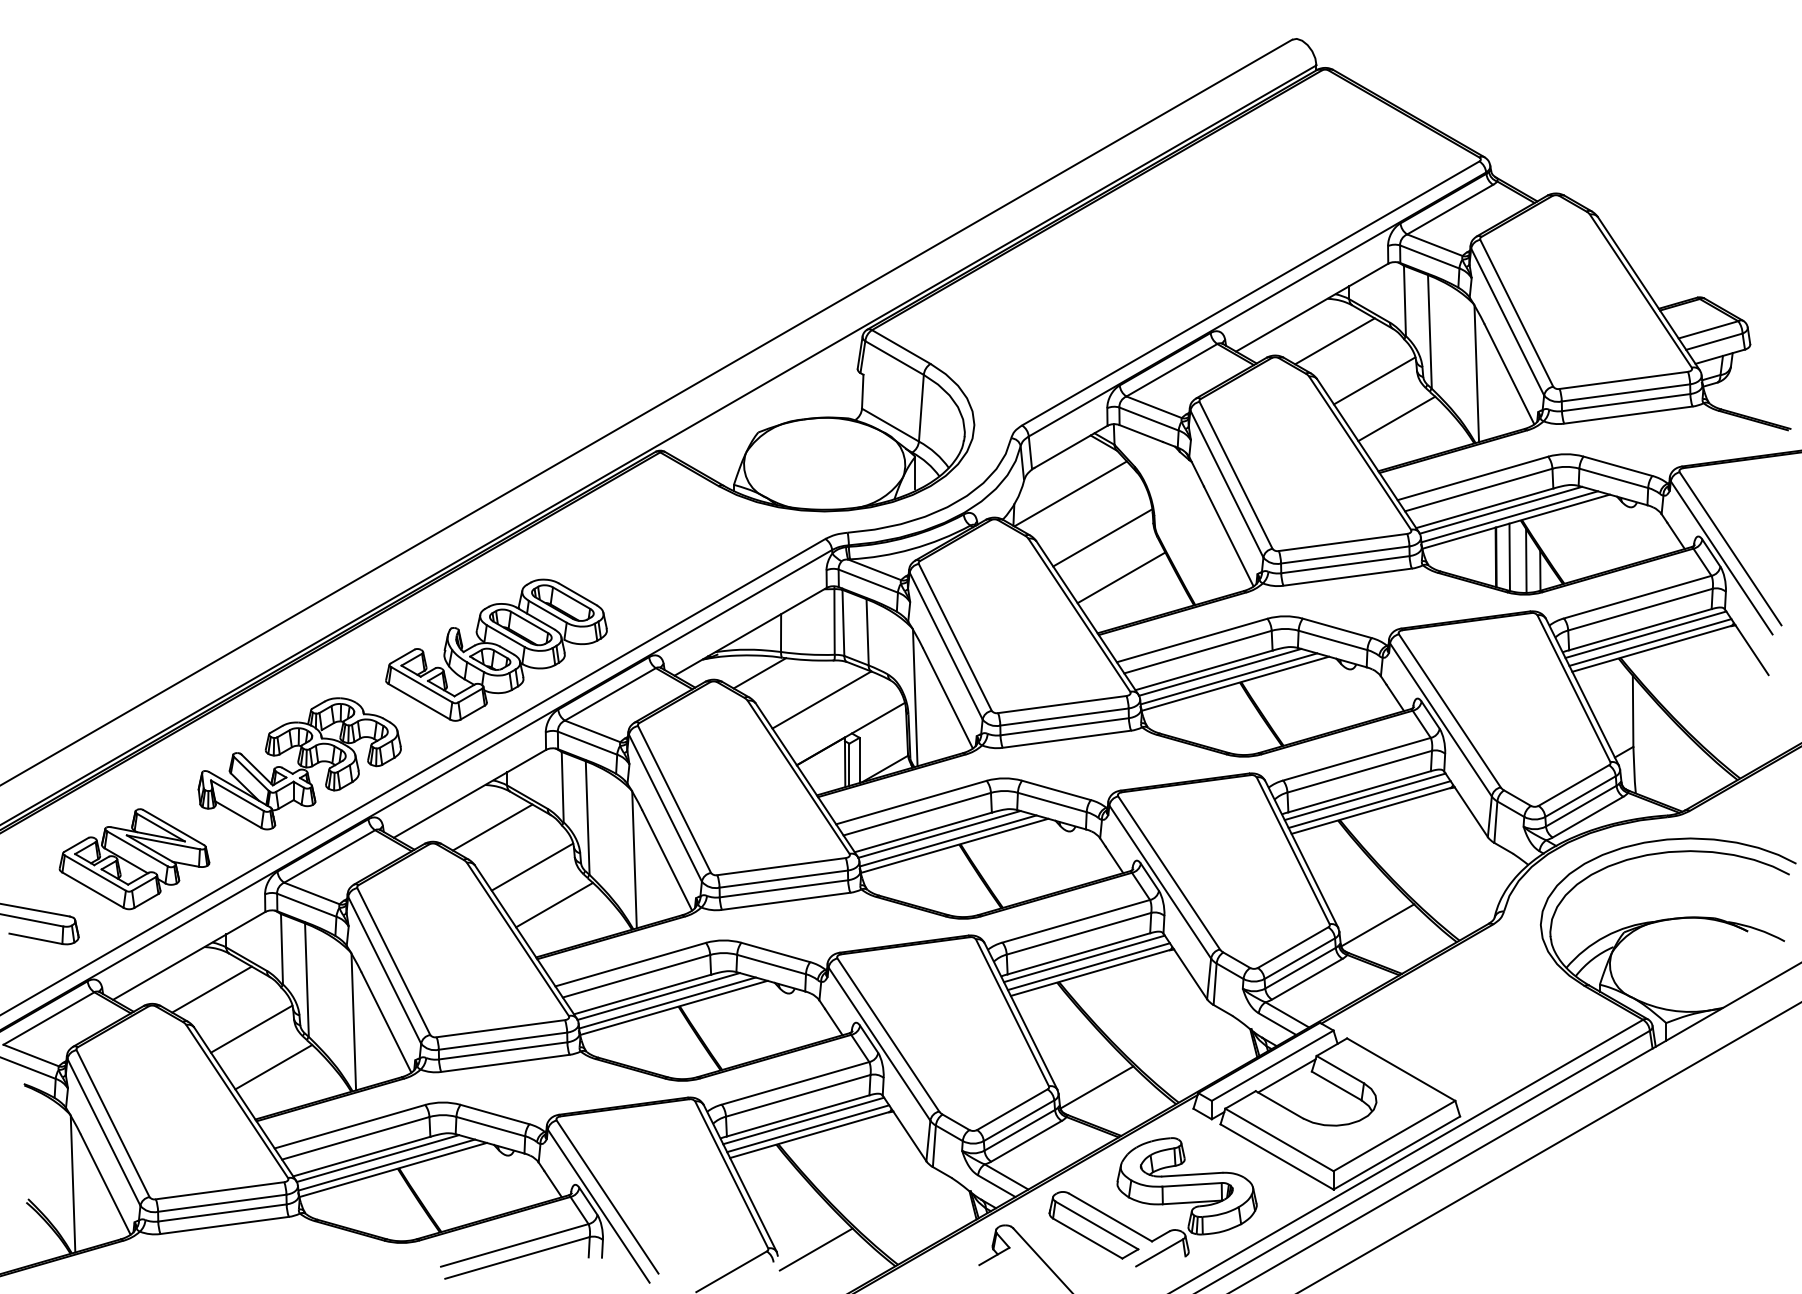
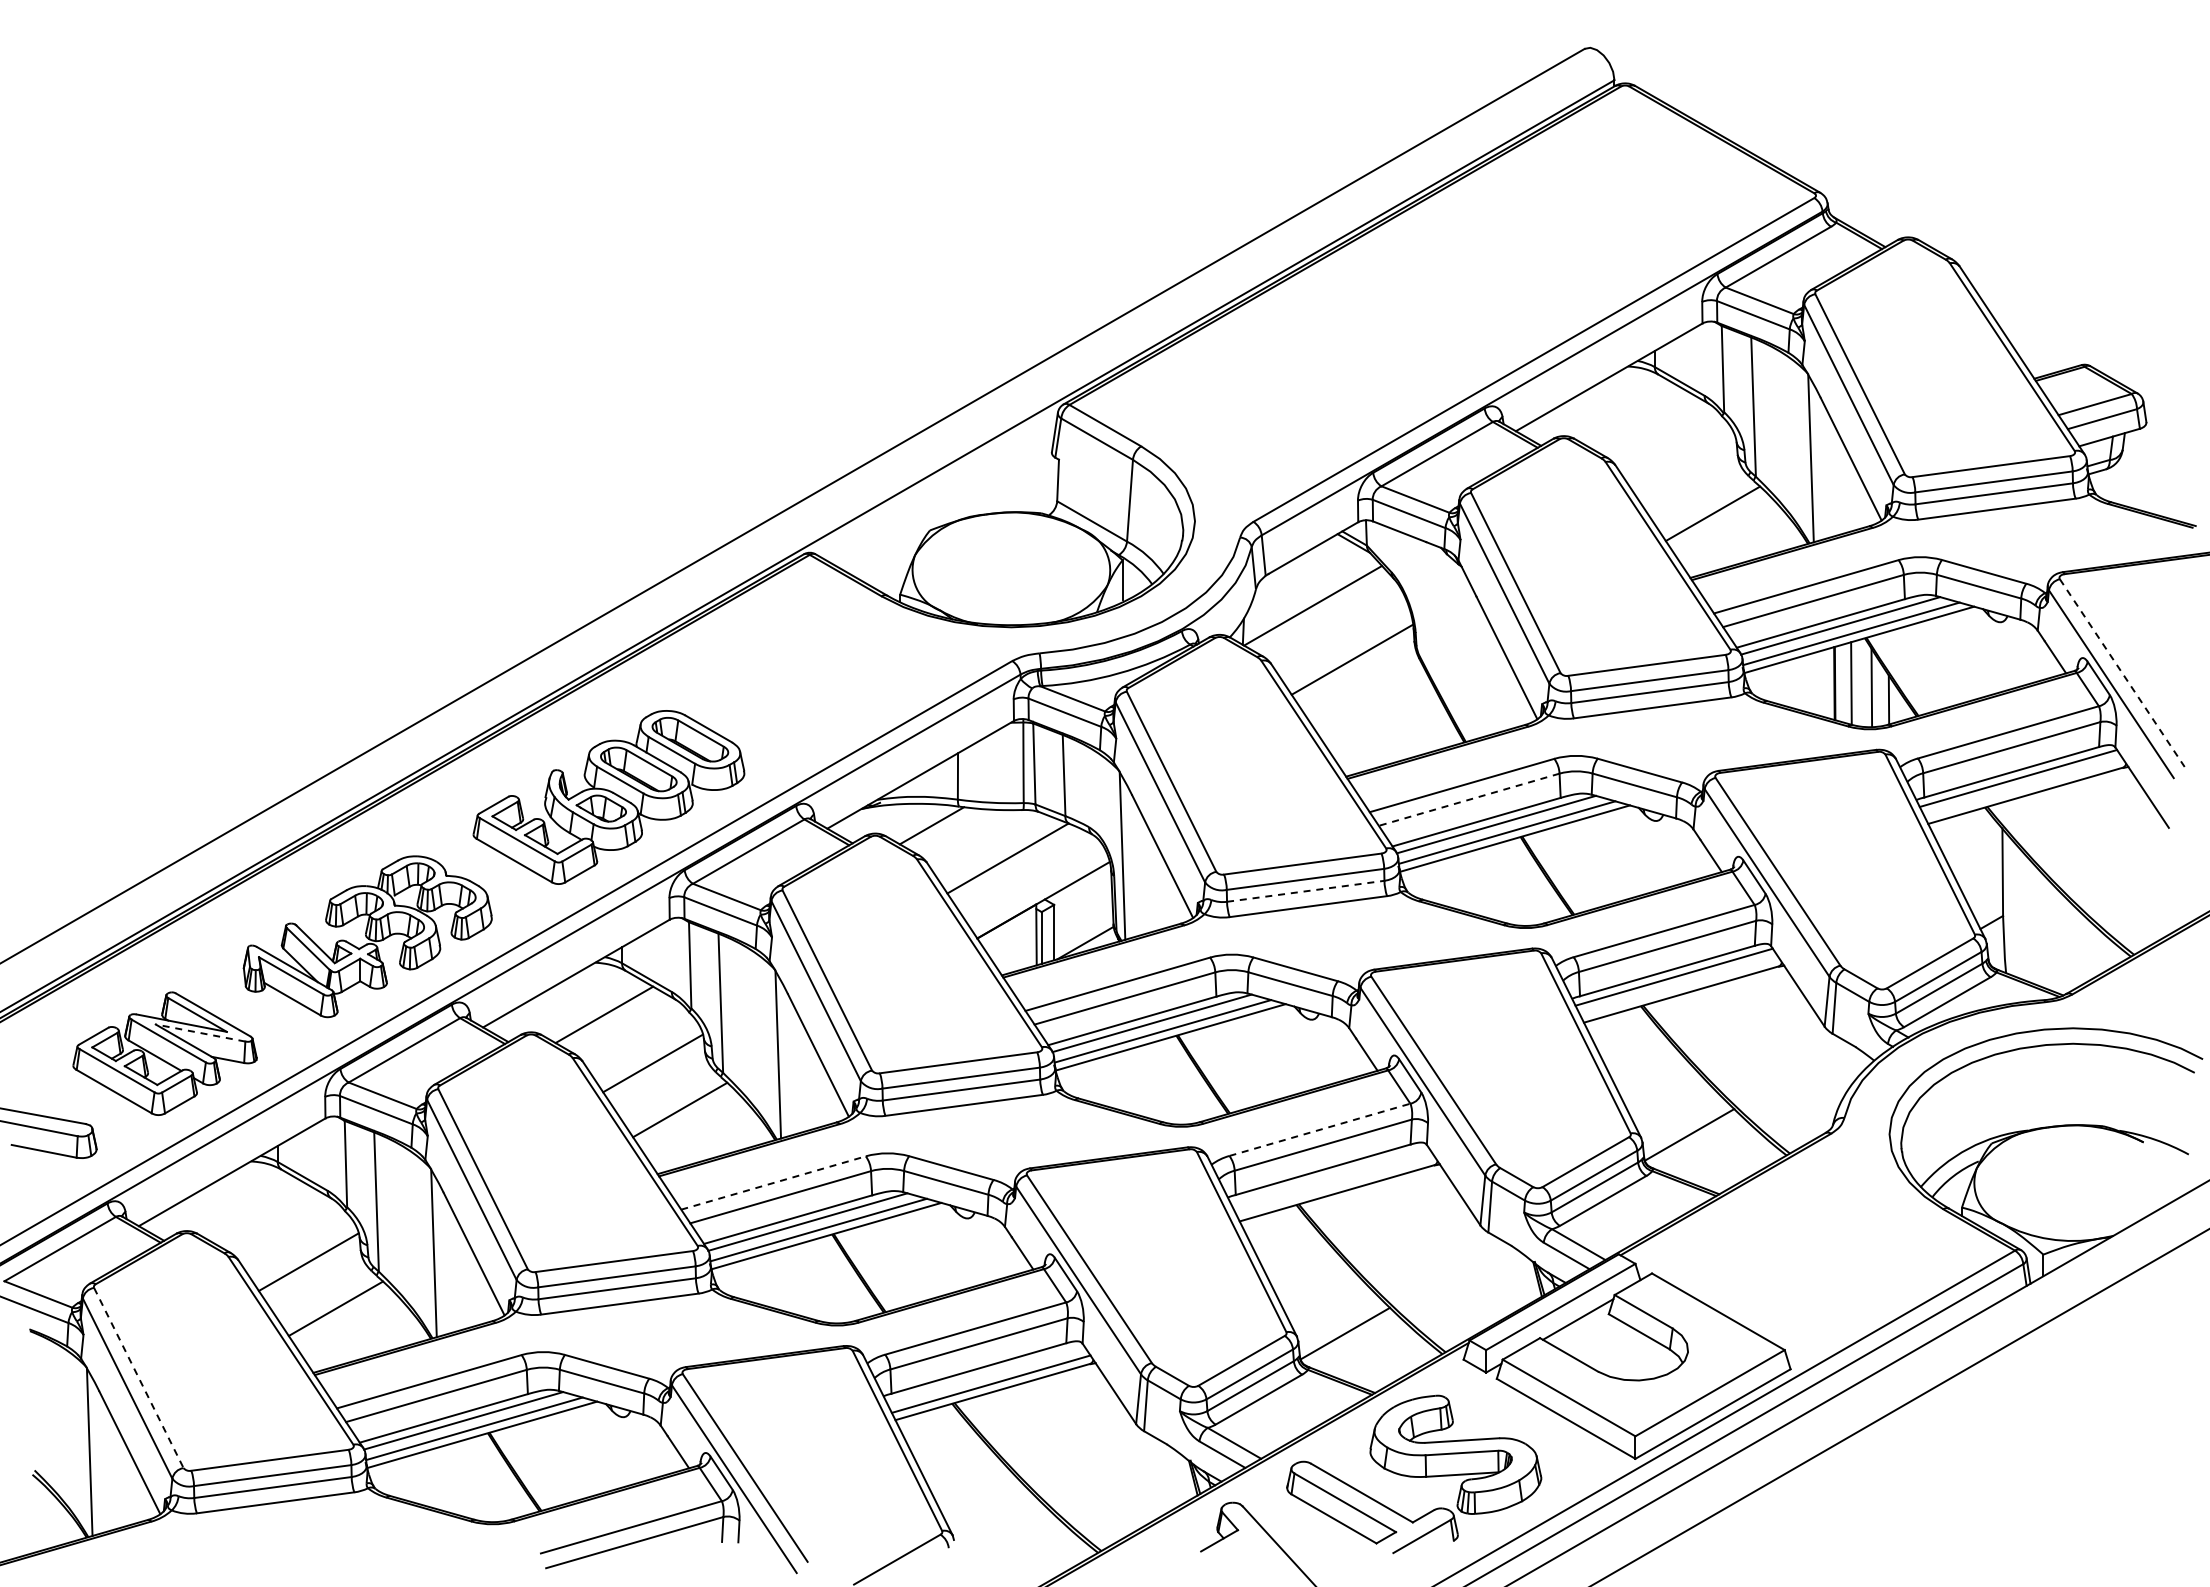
line: (1334, 341) -> (1636, 418), removed
line: (1374, 381) -> (1685, 467), removed
line: (1730, 549) -> (2122, 673), solid -> dashed
line: (1121, 577) -> (1375, 708), removed
line: (1650, 642) -> (2023, 787), removed
line: (1197, 651) -> (1468, 799), solid -> dashed
line: (1065, 726) -> (1306, 891), solid -> dashed
line: (1369, 804) -> (1679, 986), removed
line: (163, 842) -> (200, 1033), solid -> dashed
line: (1076, 921) -> (1320, 1129), solid -> dashed
line: (1084, 958) -> (1329, 1175), removed
line: (631, 964) -> (774, 1182), solid -> dashed
line: (1088, 966) -> (1335, 1185), removed
line: (211, 989) -> (259, 1213), removed
line: (803, 1120) -> (985, 1374), removed
line: (112, 1124) -> (138, 1378), solid -> dashed
line: (815, 1249) -> (1000, 1532), removed

